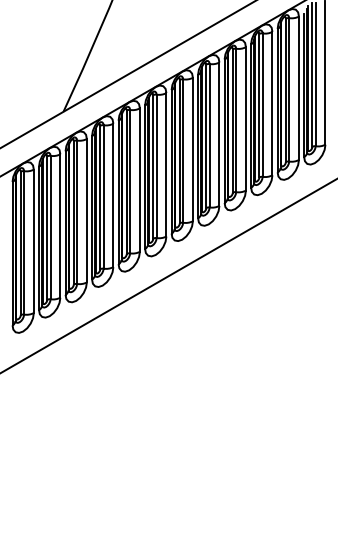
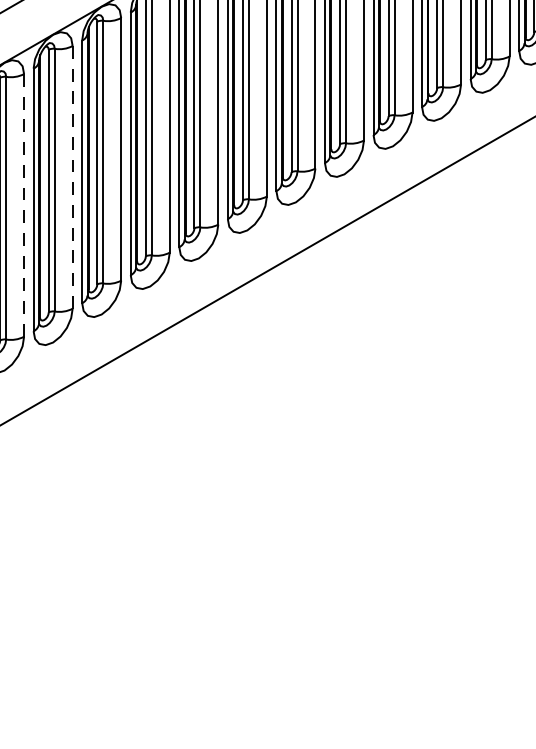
line: (60, 226) -> (72, 178), solid -> dashed
line: (33, 241) -> (23, 205), solid -> dashed

